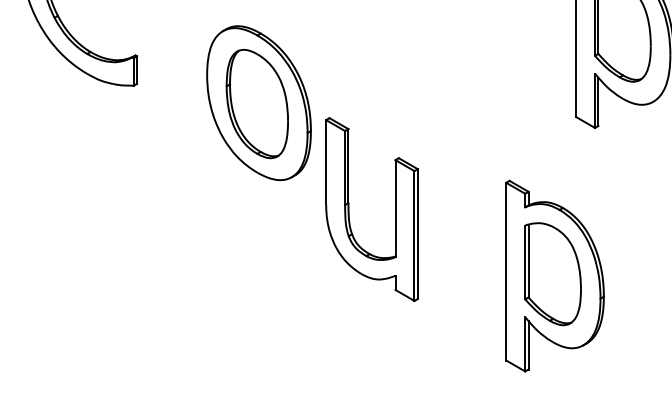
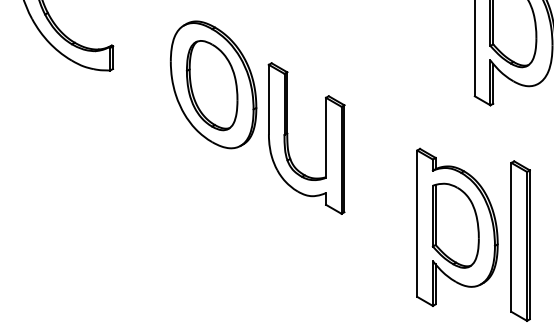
part: (349, 209) -> (288, 138), moved
part: (631, 292) -> (520, 240), added

